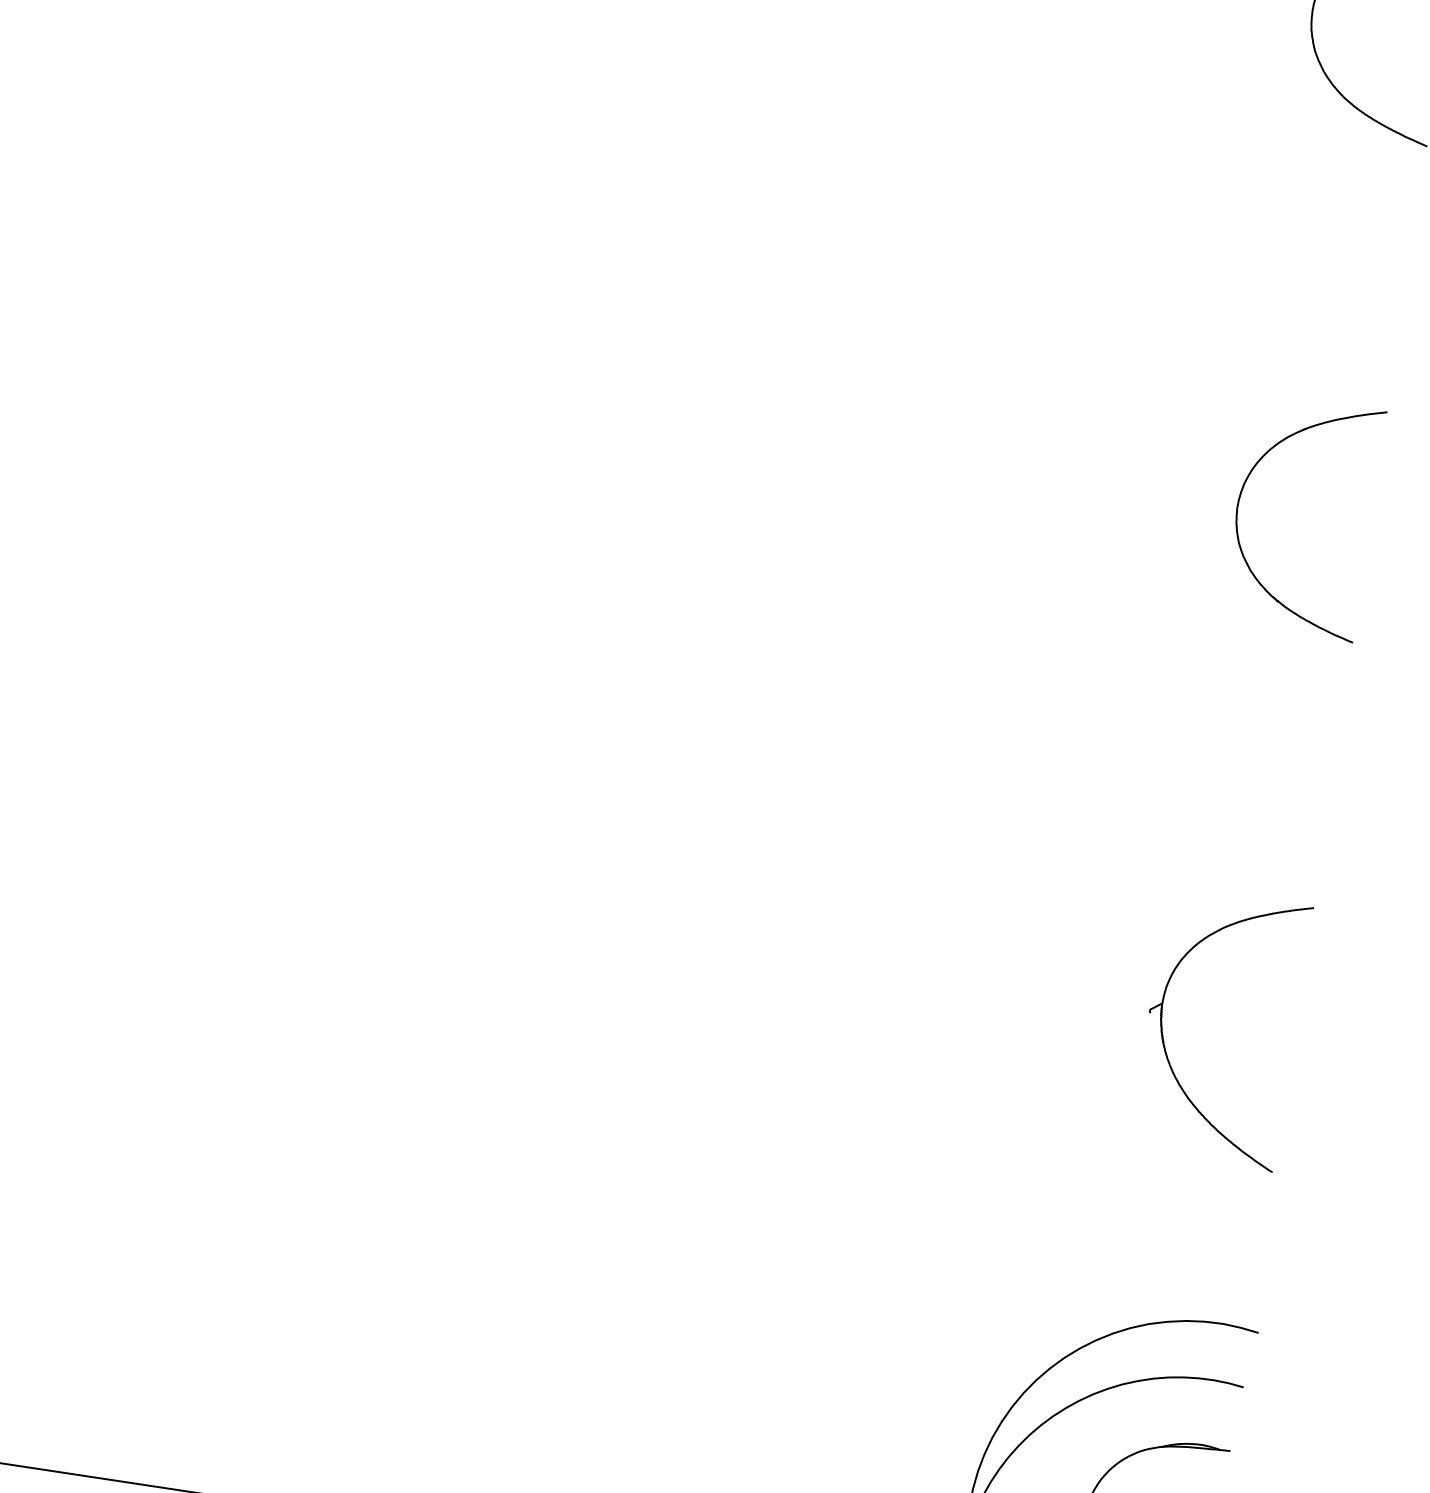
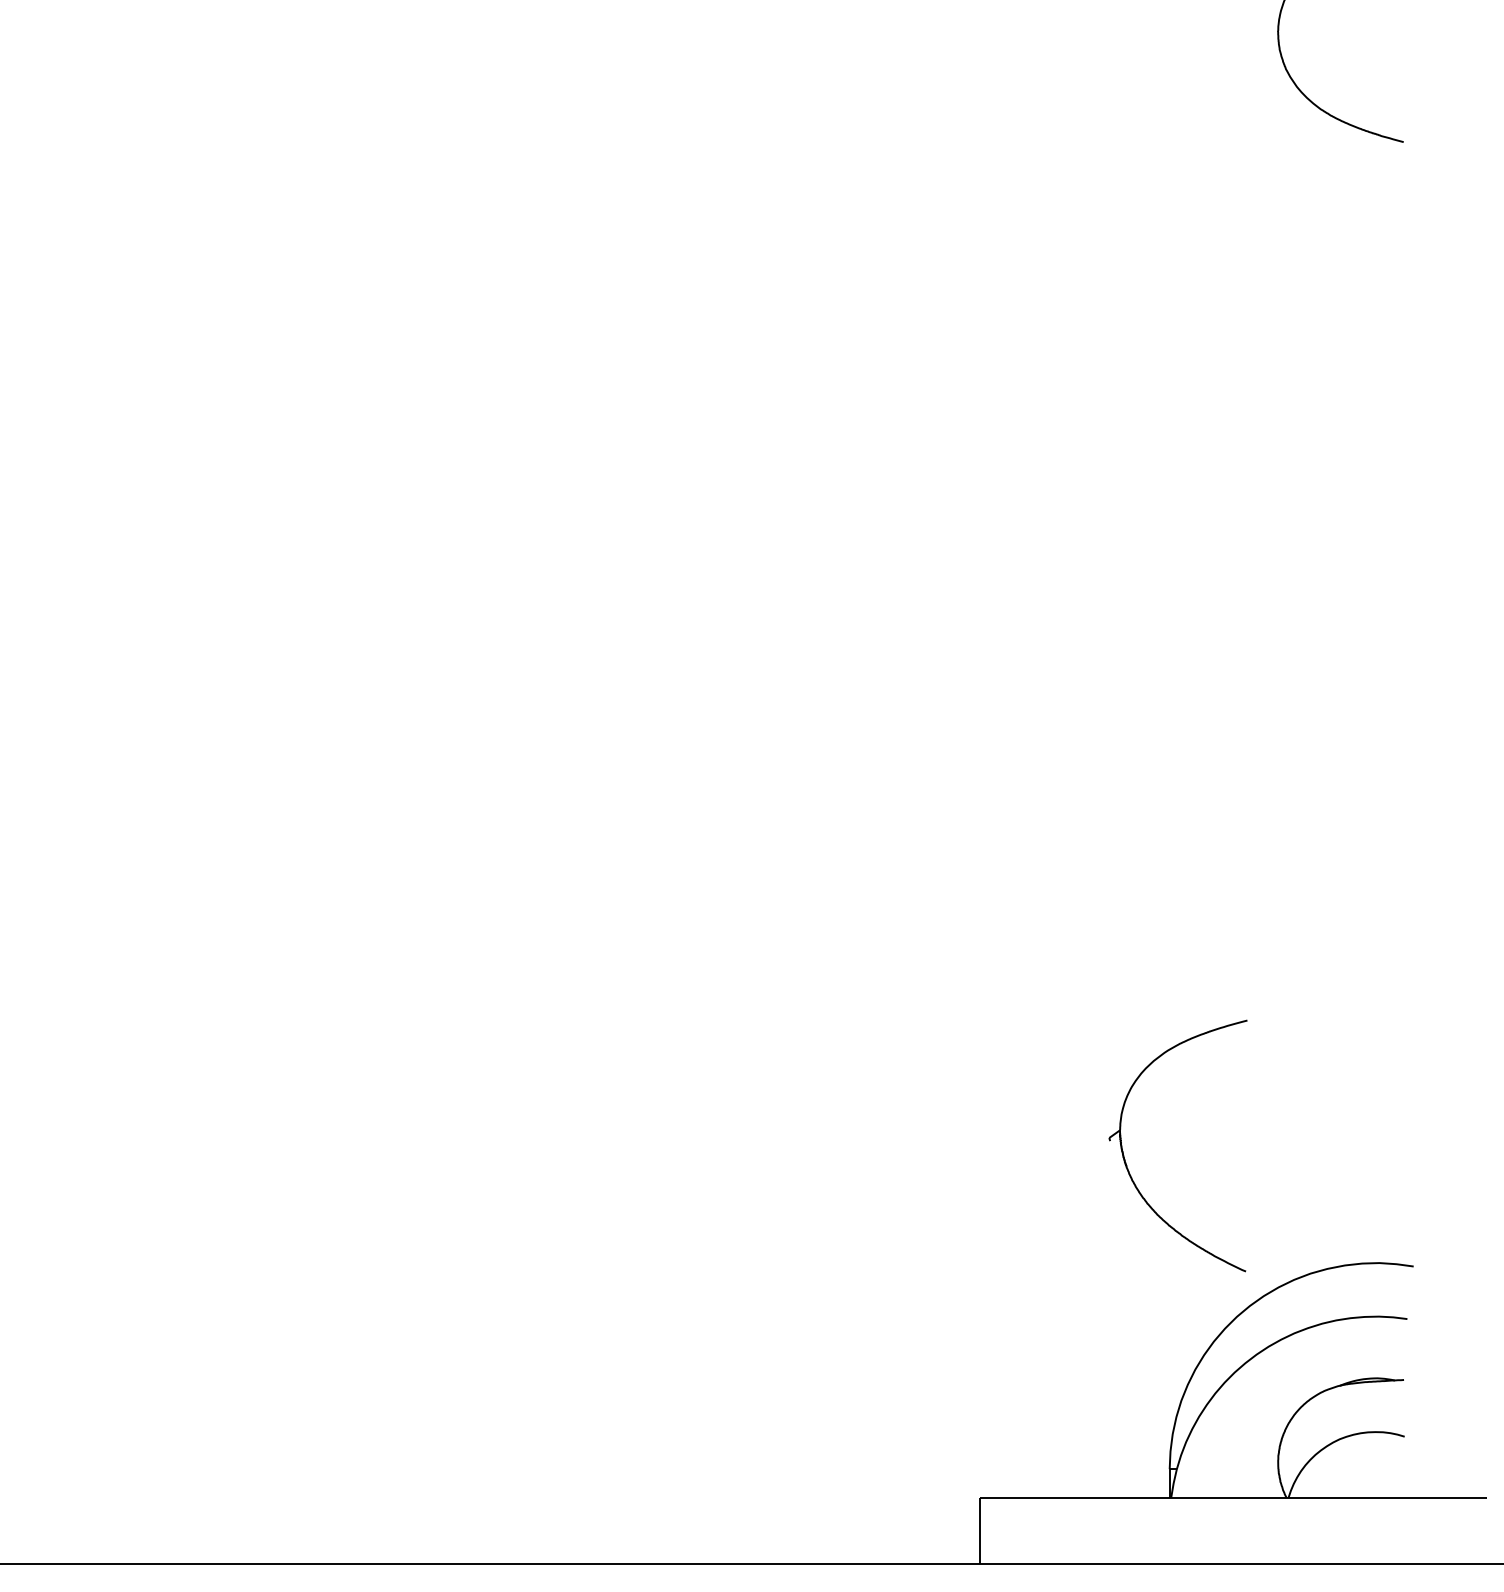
curve: (1239, 505) -> (1279, 501), removed
part: (1163, 1038) -> (1126, 1162), moved

